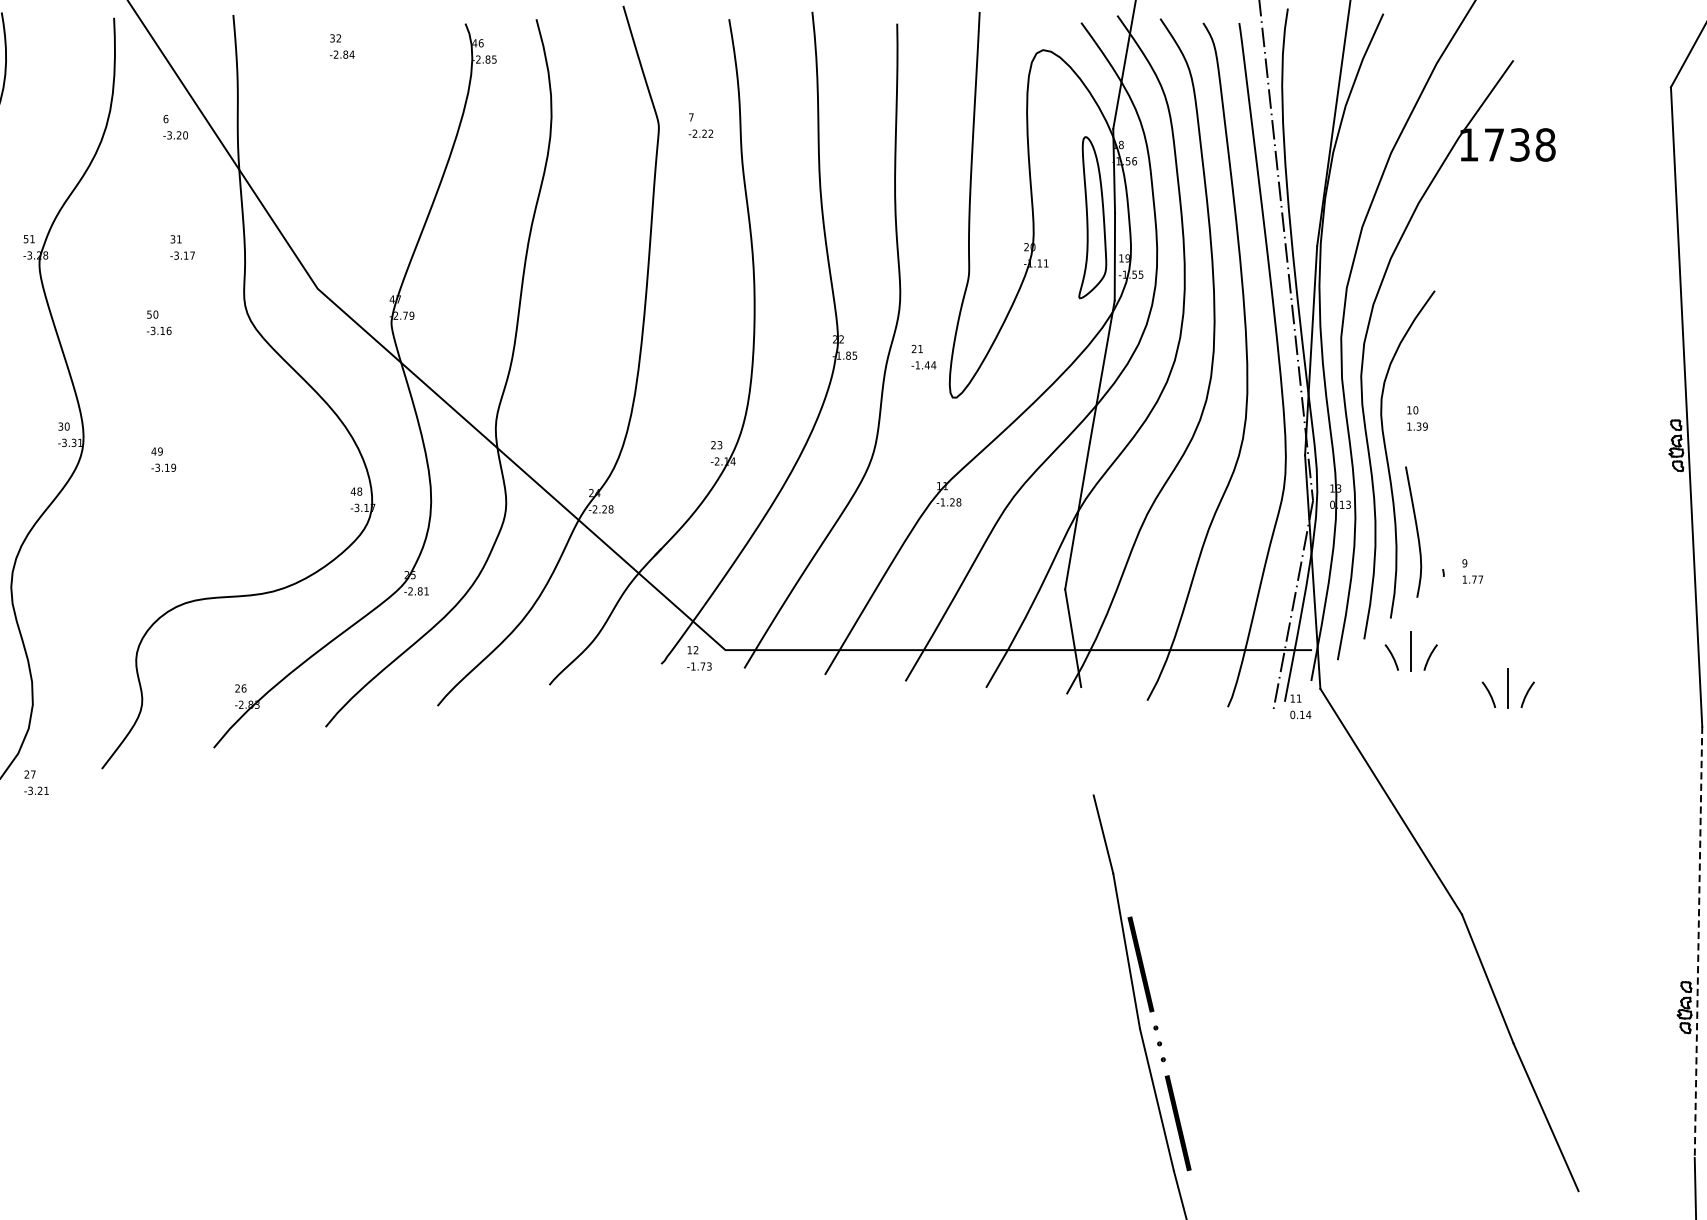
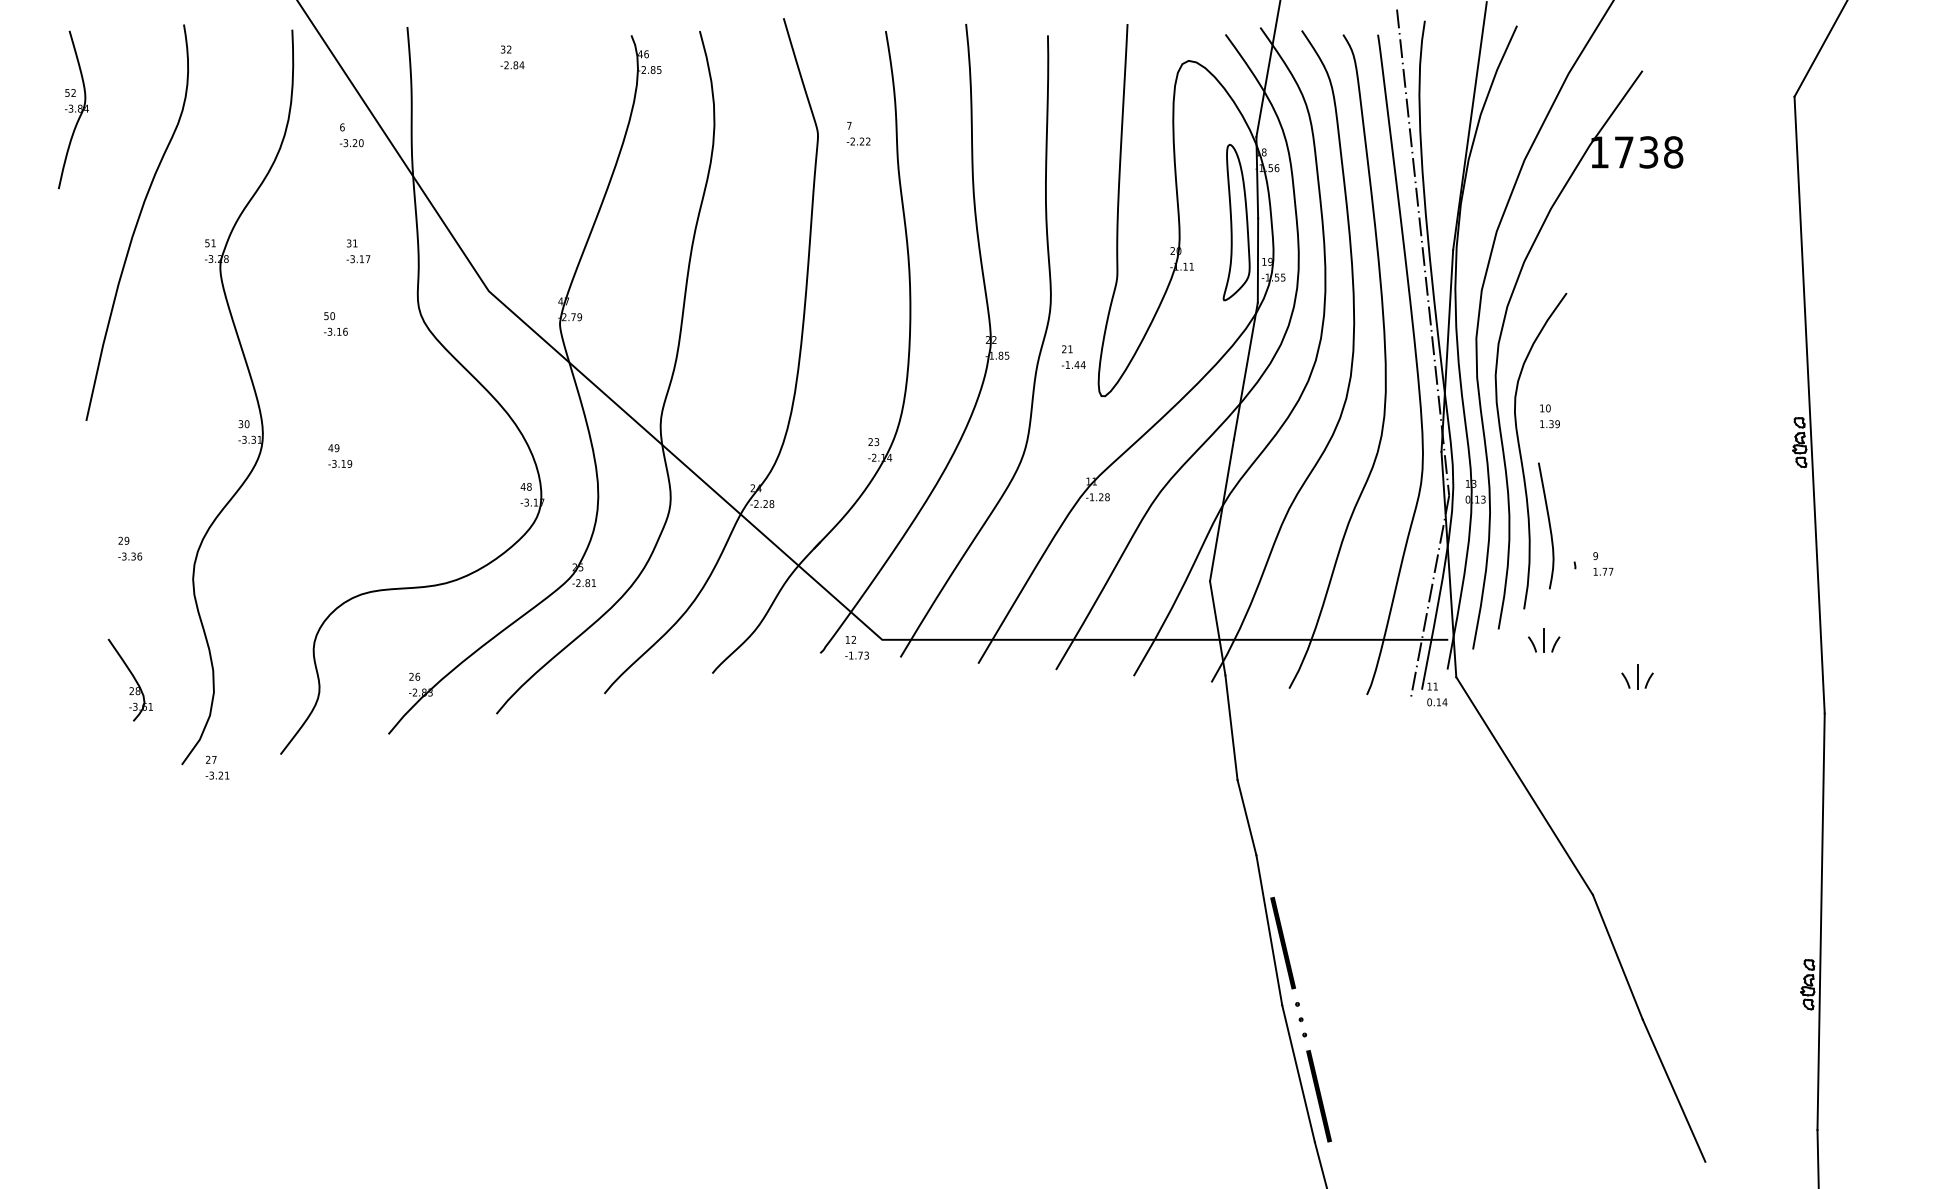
part: (1411, 650) -> (1544, 640), size x0.62
part: (1508, 688) -> (1637, 676), size x0.62
line: (1087, 741) -> (1231, 727), added
line: (1698, 943) -> (1821, 922), dashed -> solid

